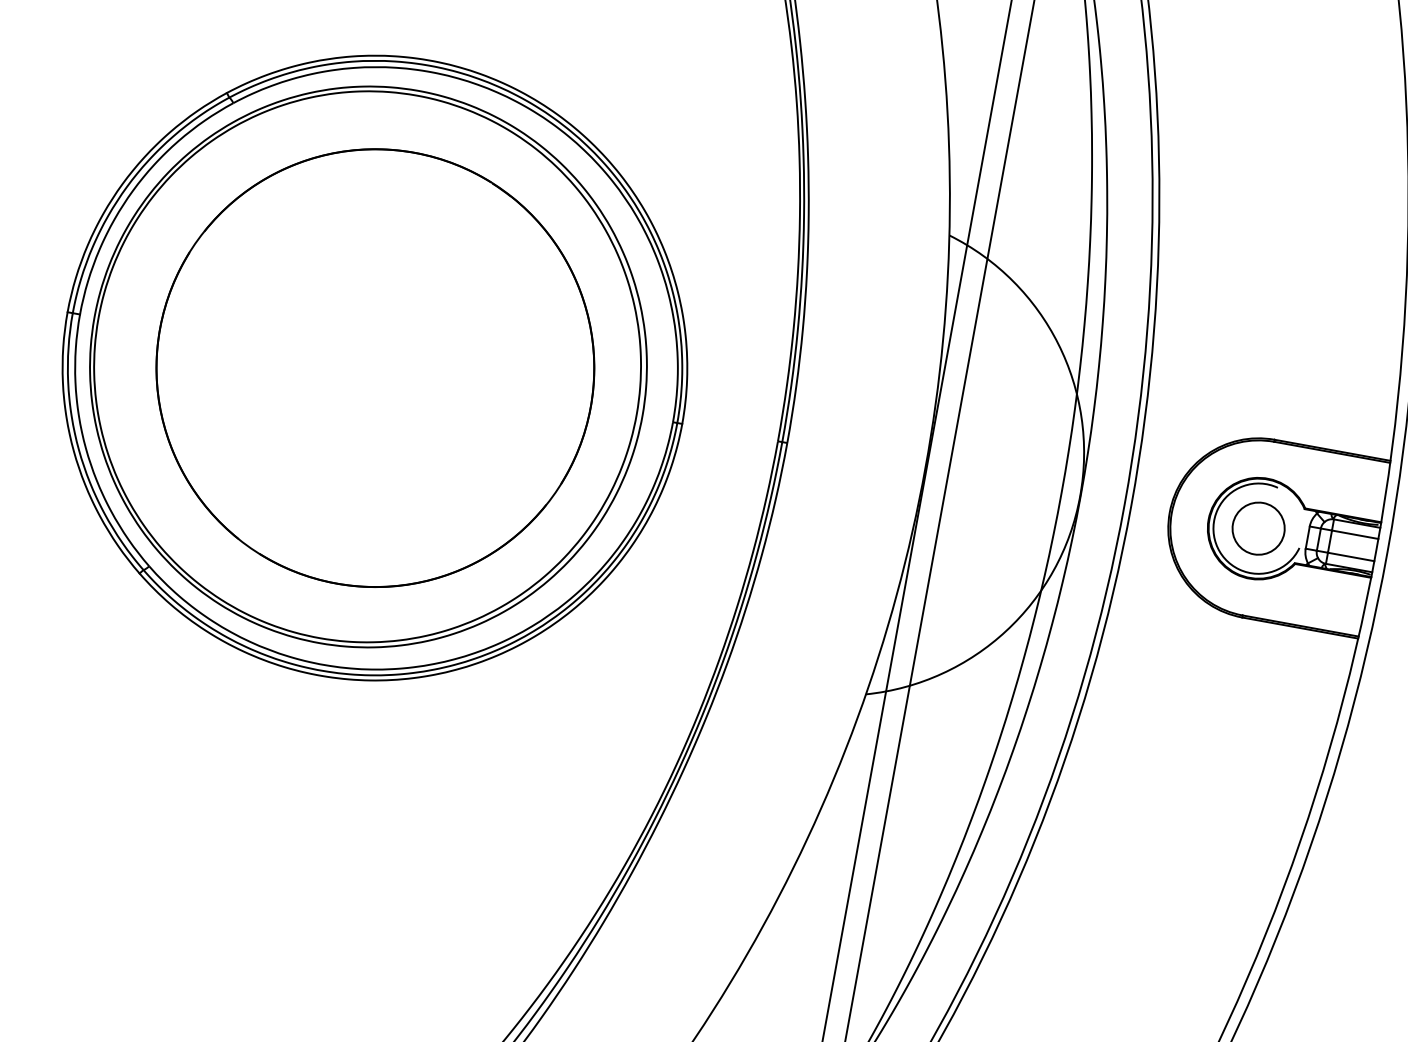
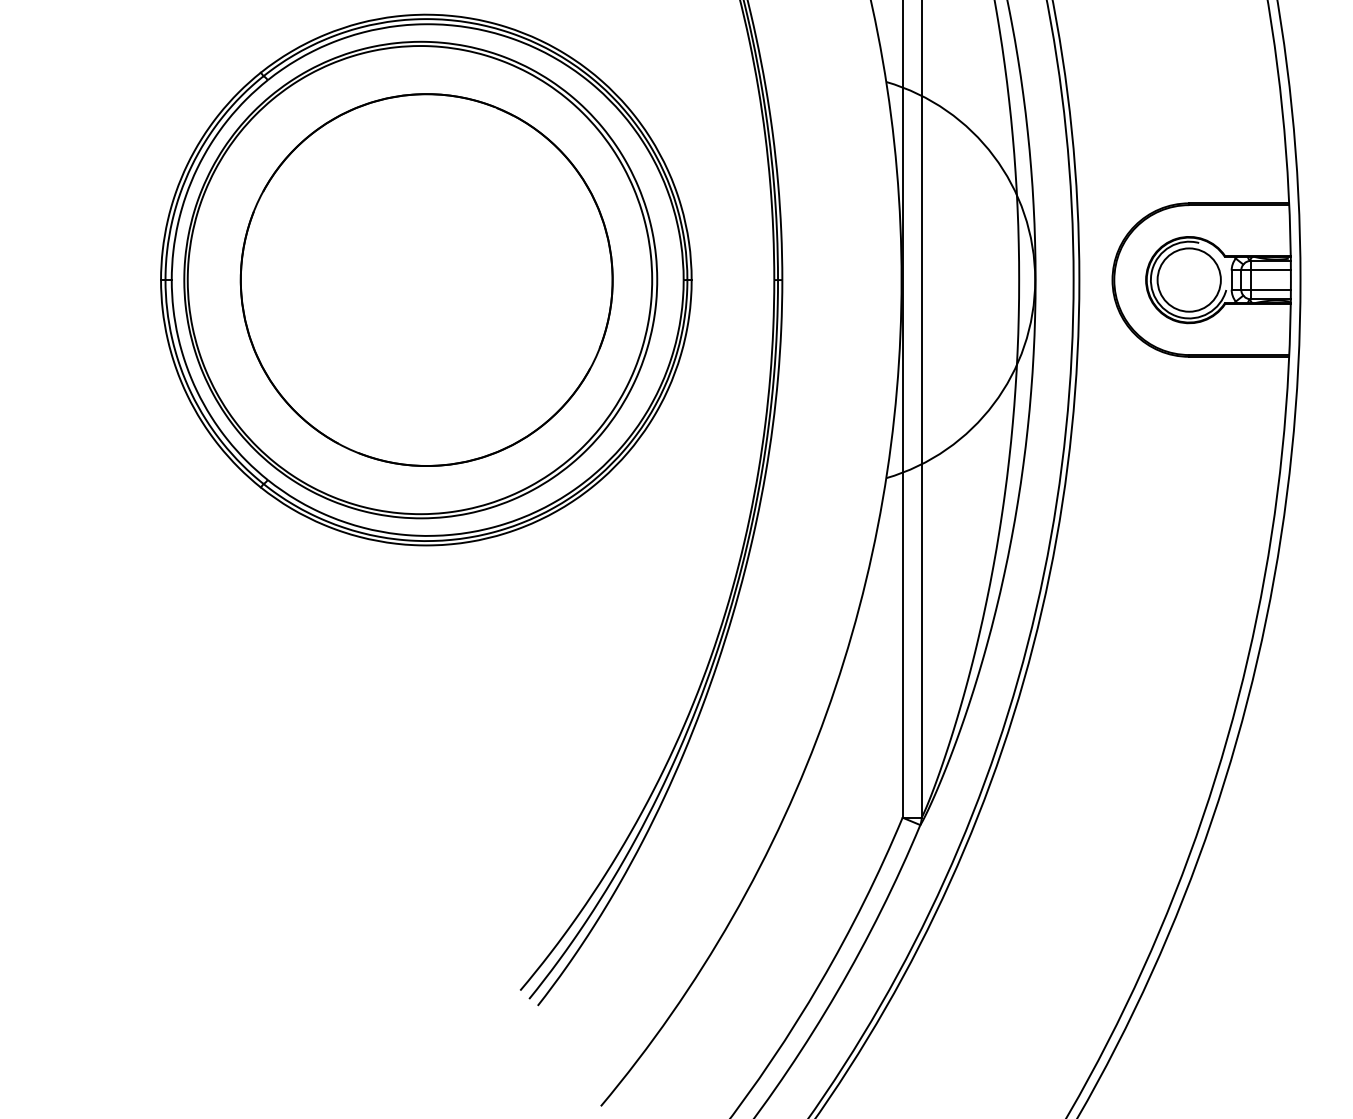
circle: (1257, 527) -> (1188, 279), size x1.43

